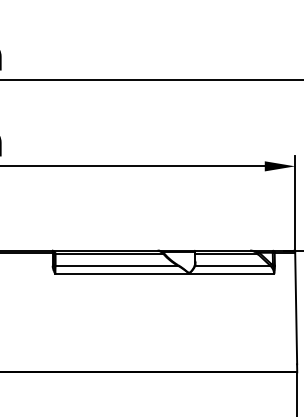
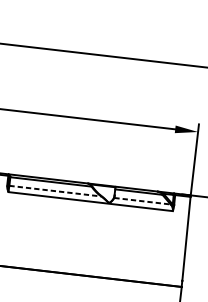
line: (117, 265) -> (55, 191), solid -> dashed
line: (233, 265) -> (143, 201), solid -> dashed

